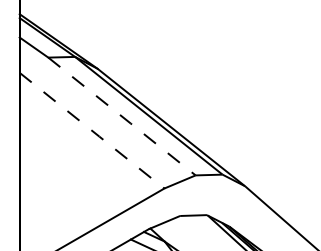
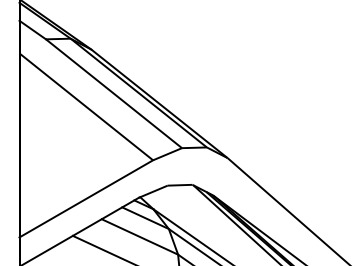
line: (122, 117) -> (114, 94), dashed -> solid
line: (93, 131) -> (87, 107), dashed -> solid

